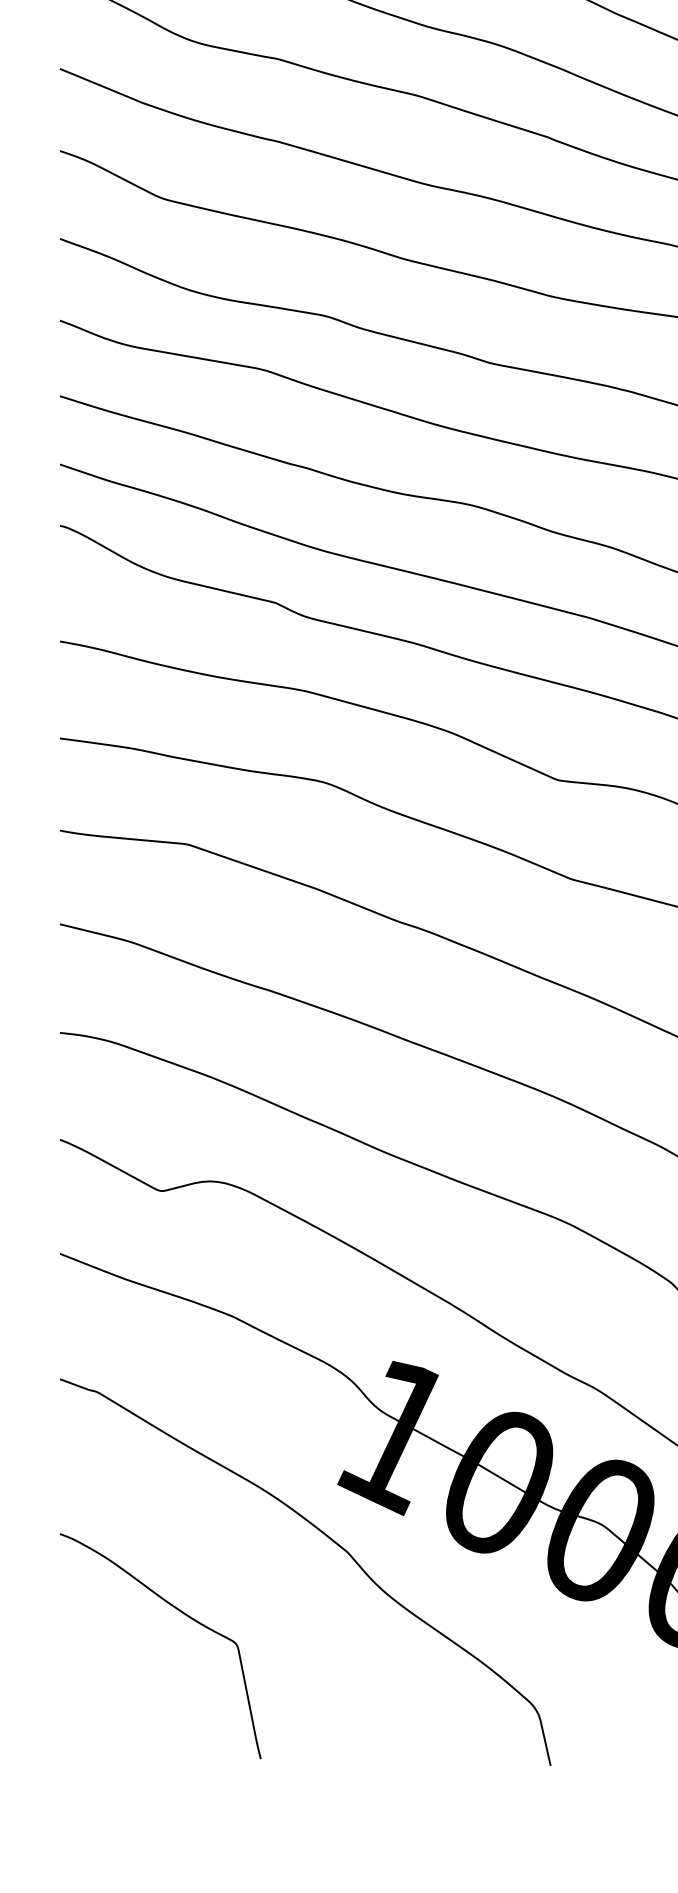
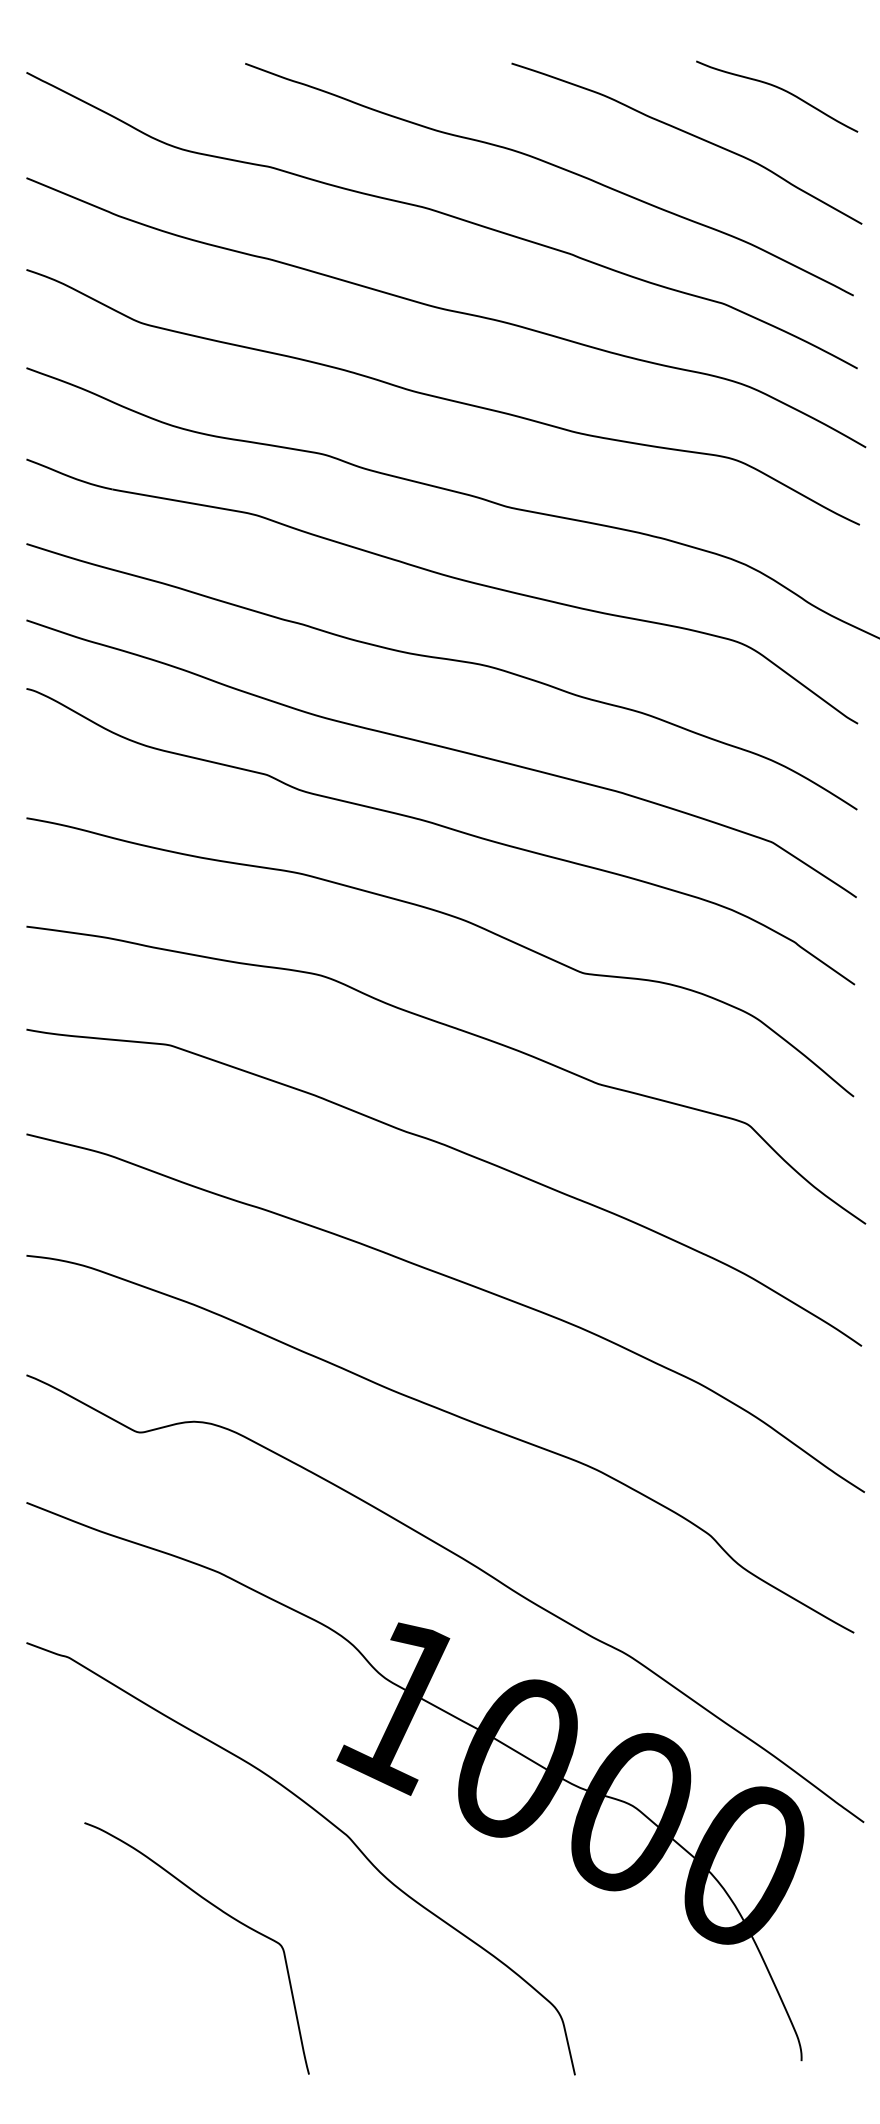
curve: (184, 1614) -> (223, 1913), moved

